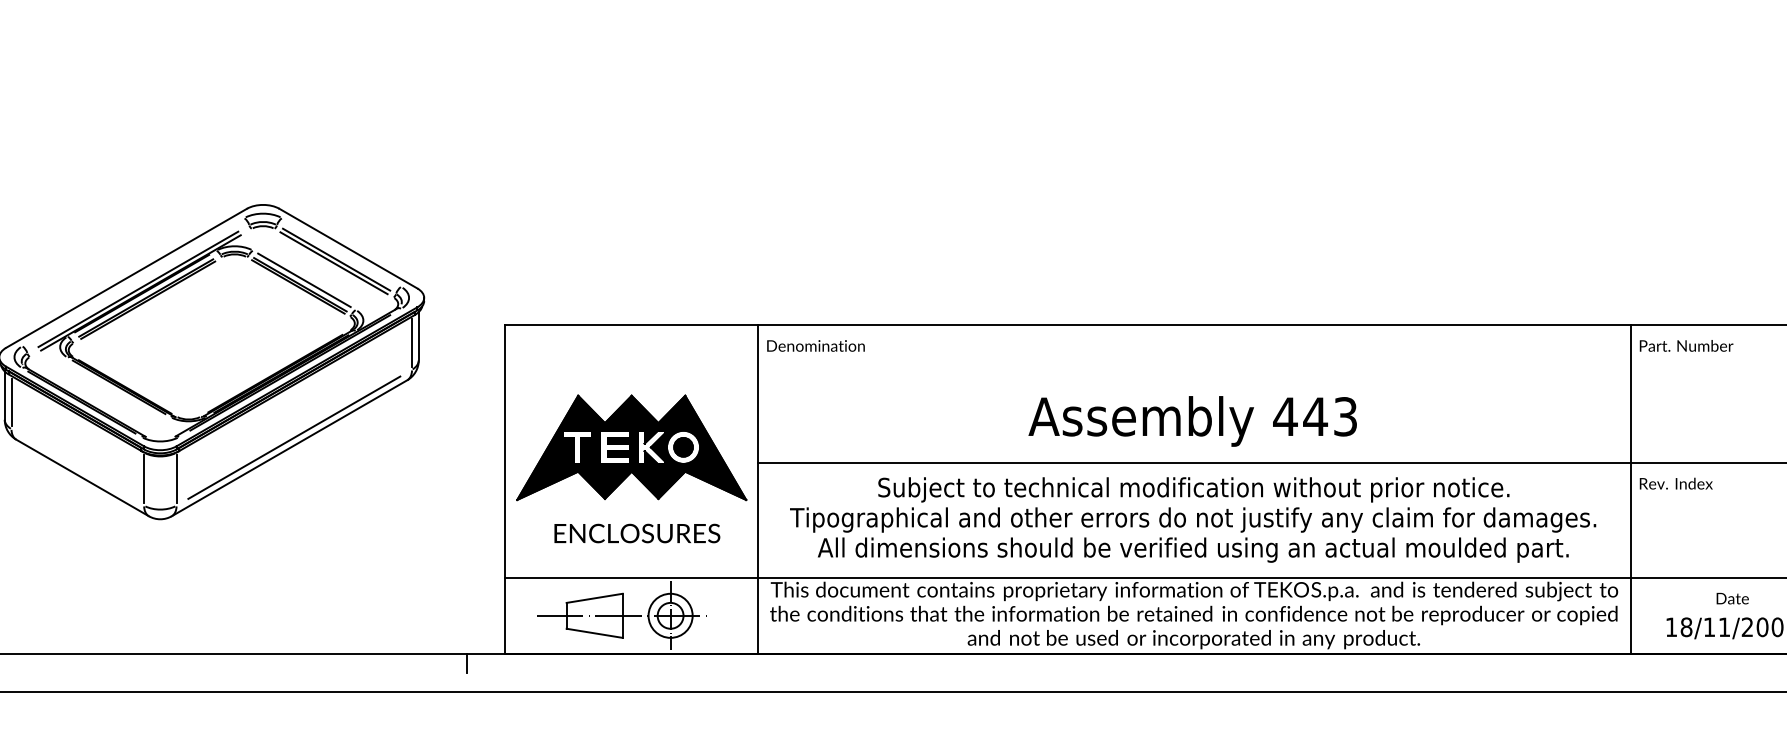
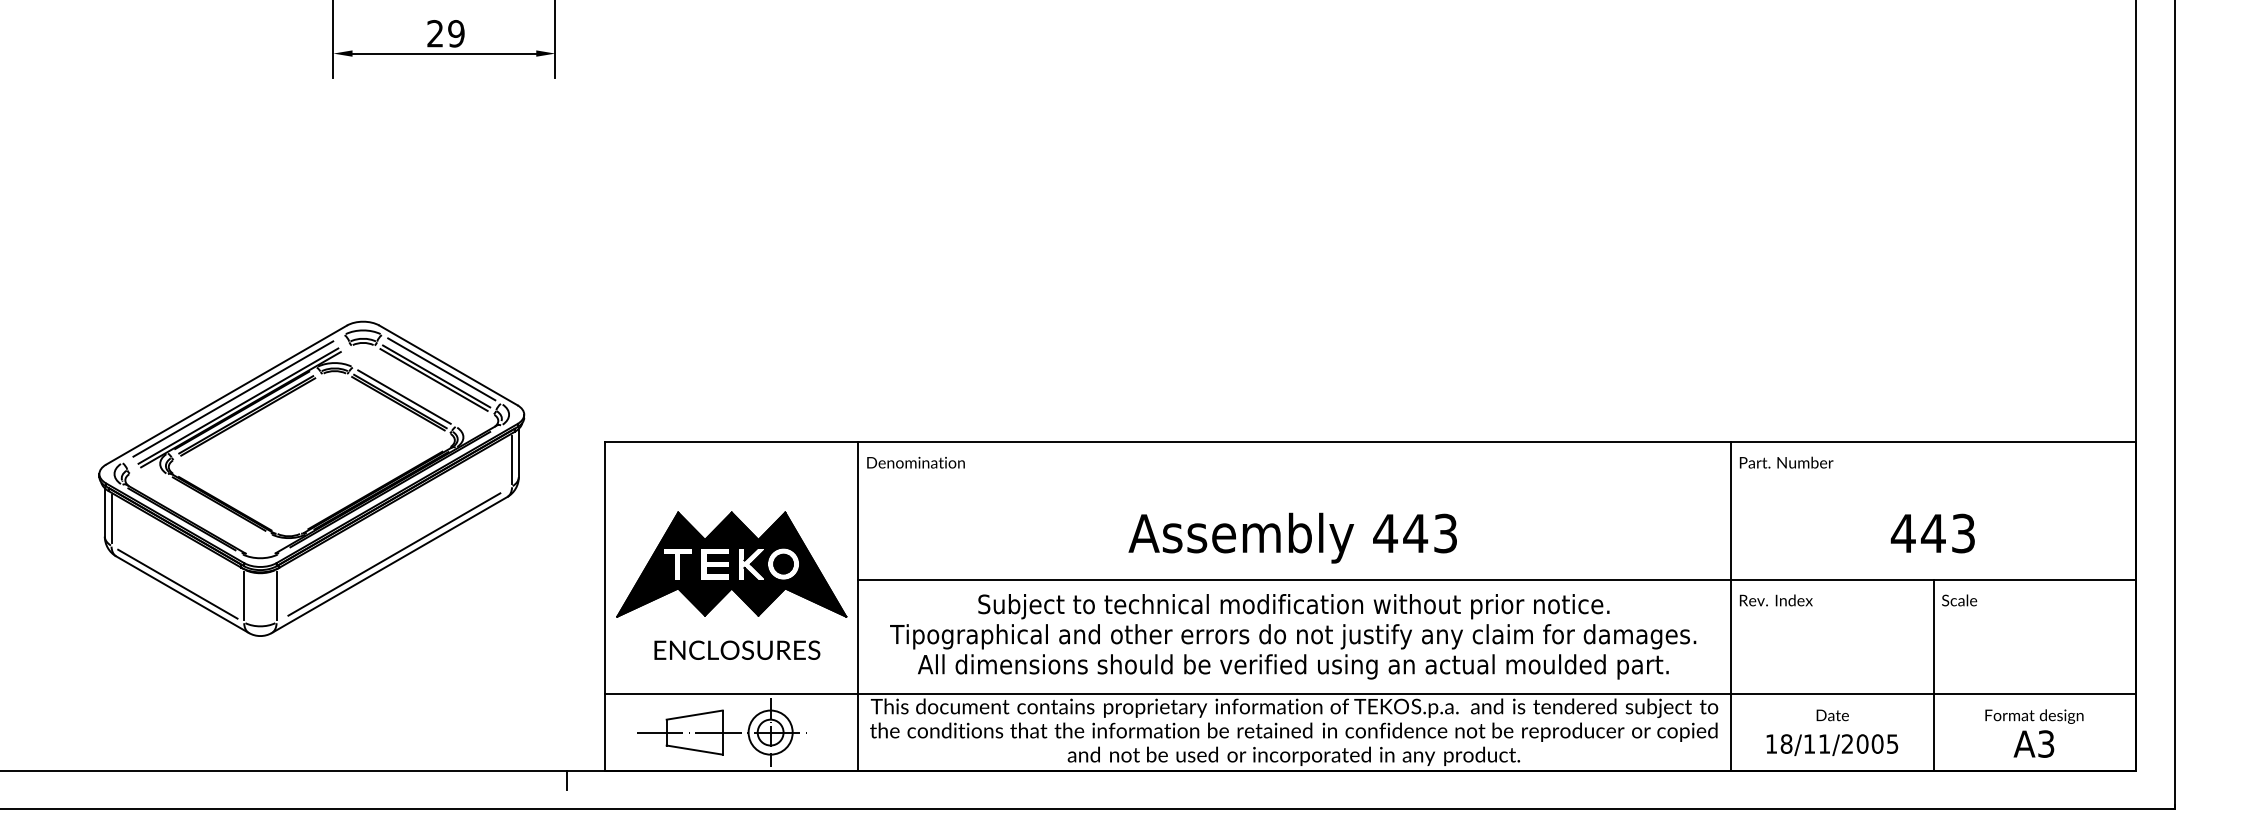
line: (341, 252) -> (441, 369), added
line: (133, 281) -> (233, 398), added
line: (77, 466) -> (177, 583), added

